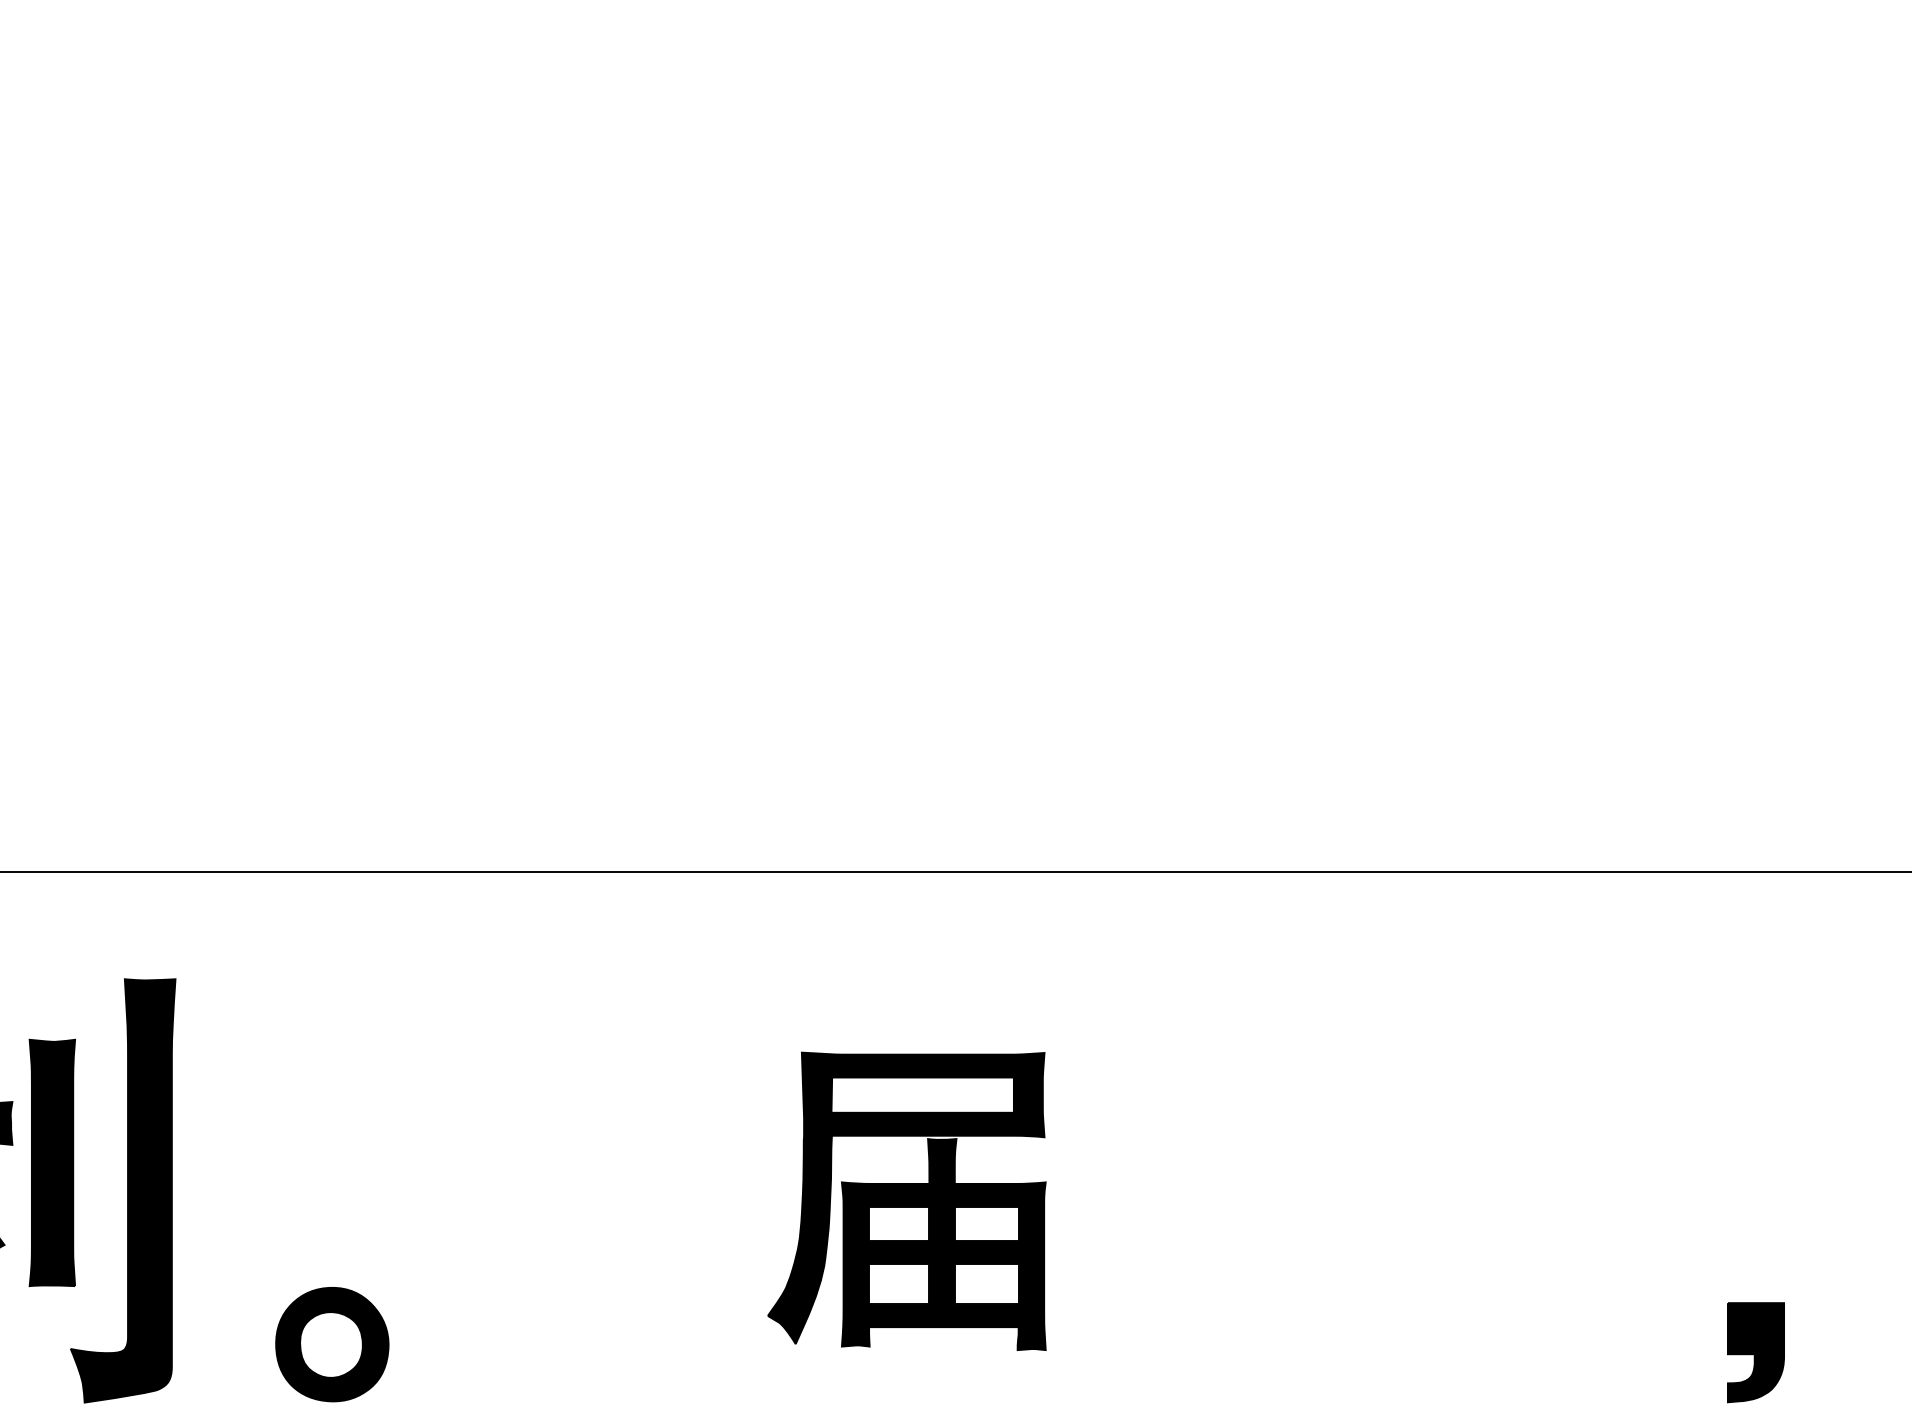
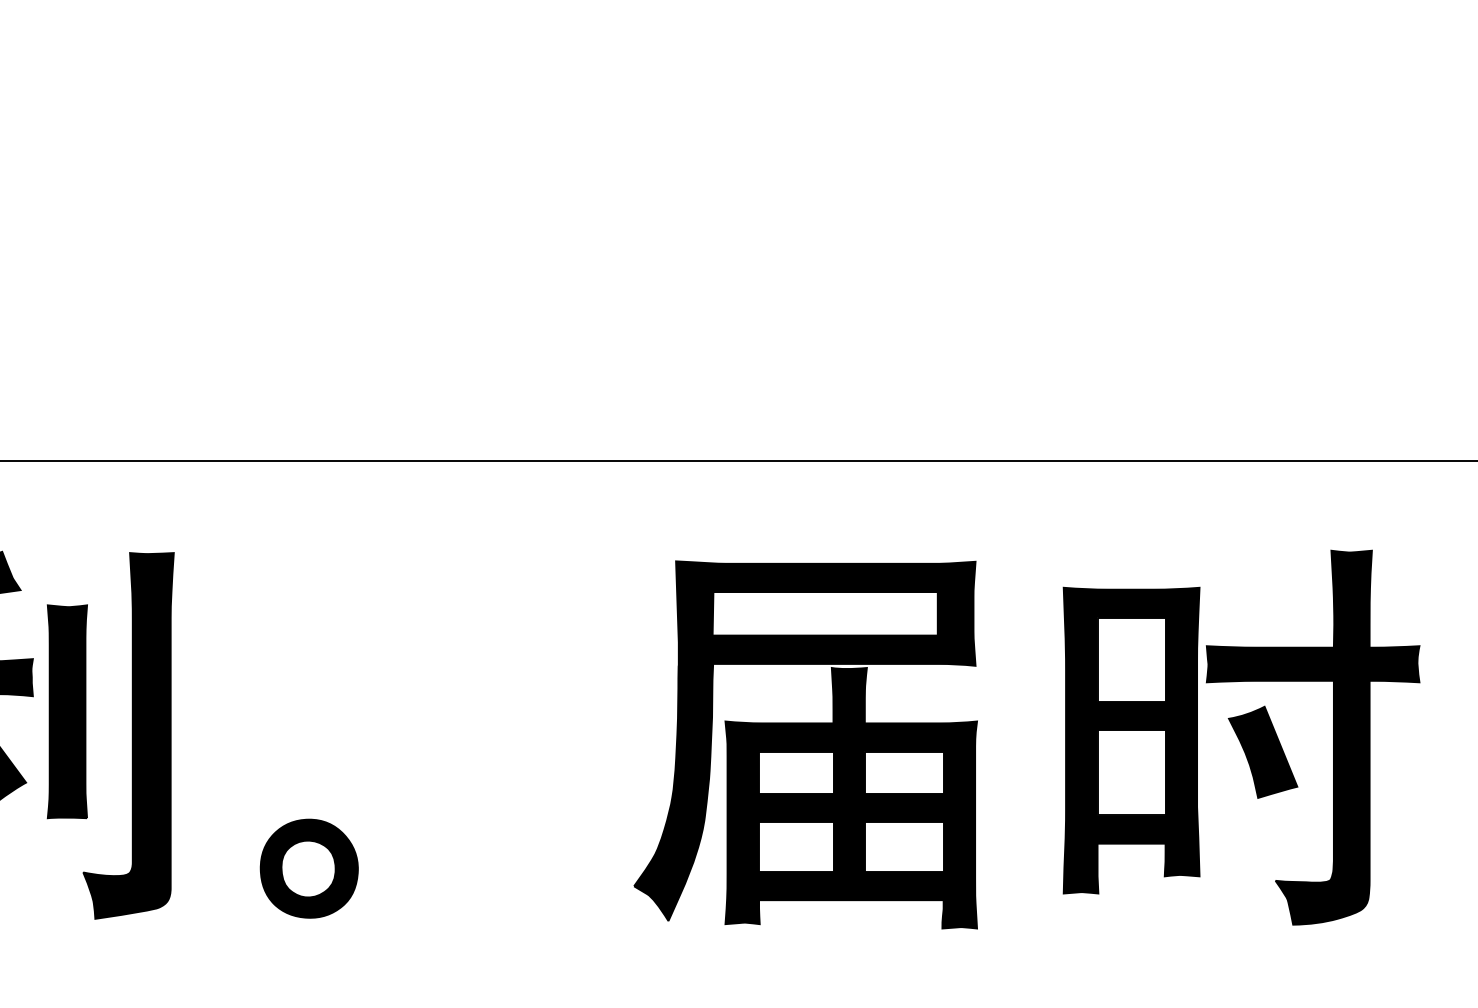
part: (1411, 1192) -> (1241, 737), added
part: (906, 1201) -> (805, 745), size x1.43

